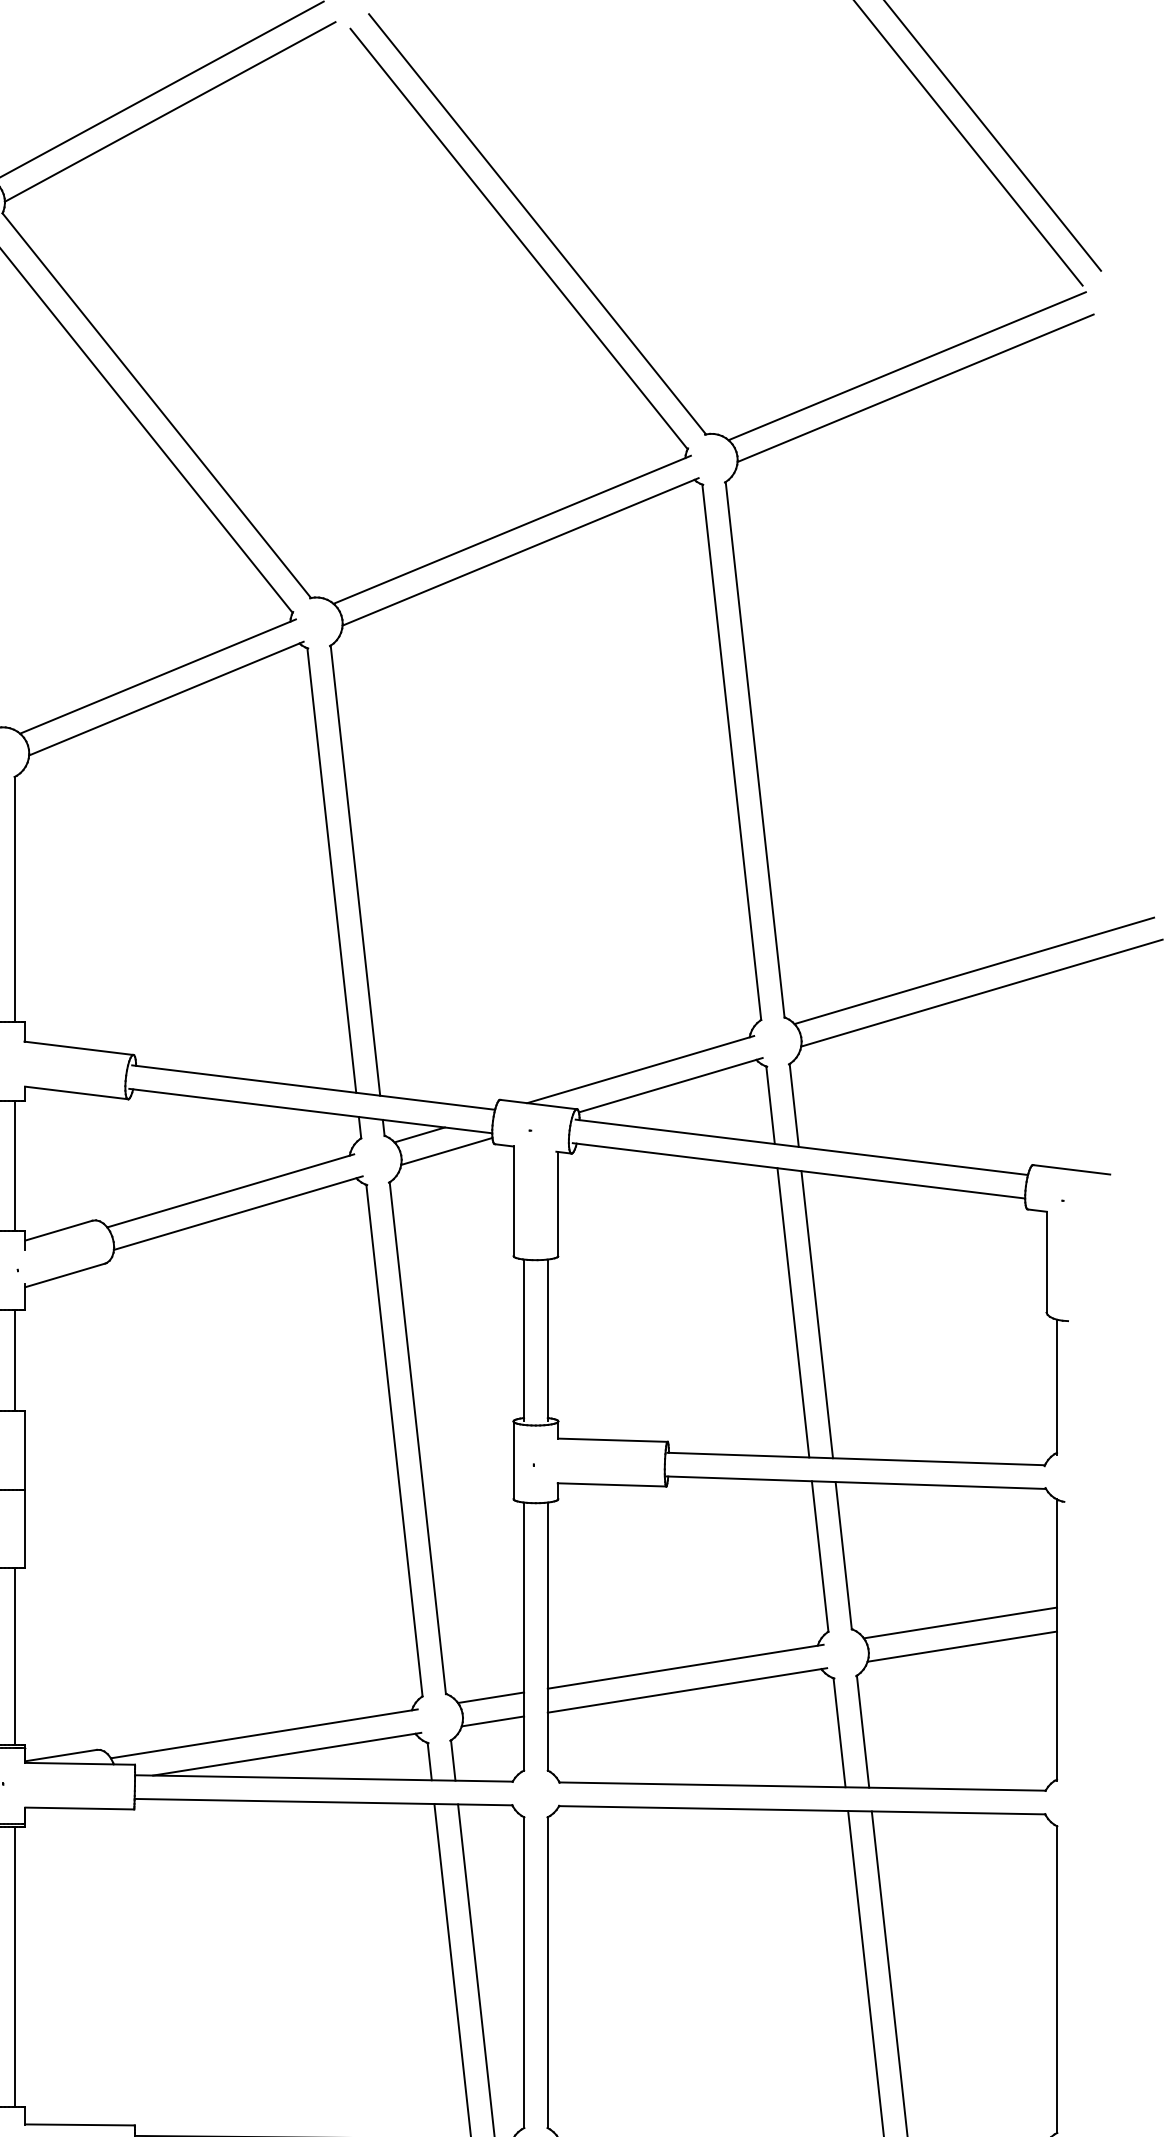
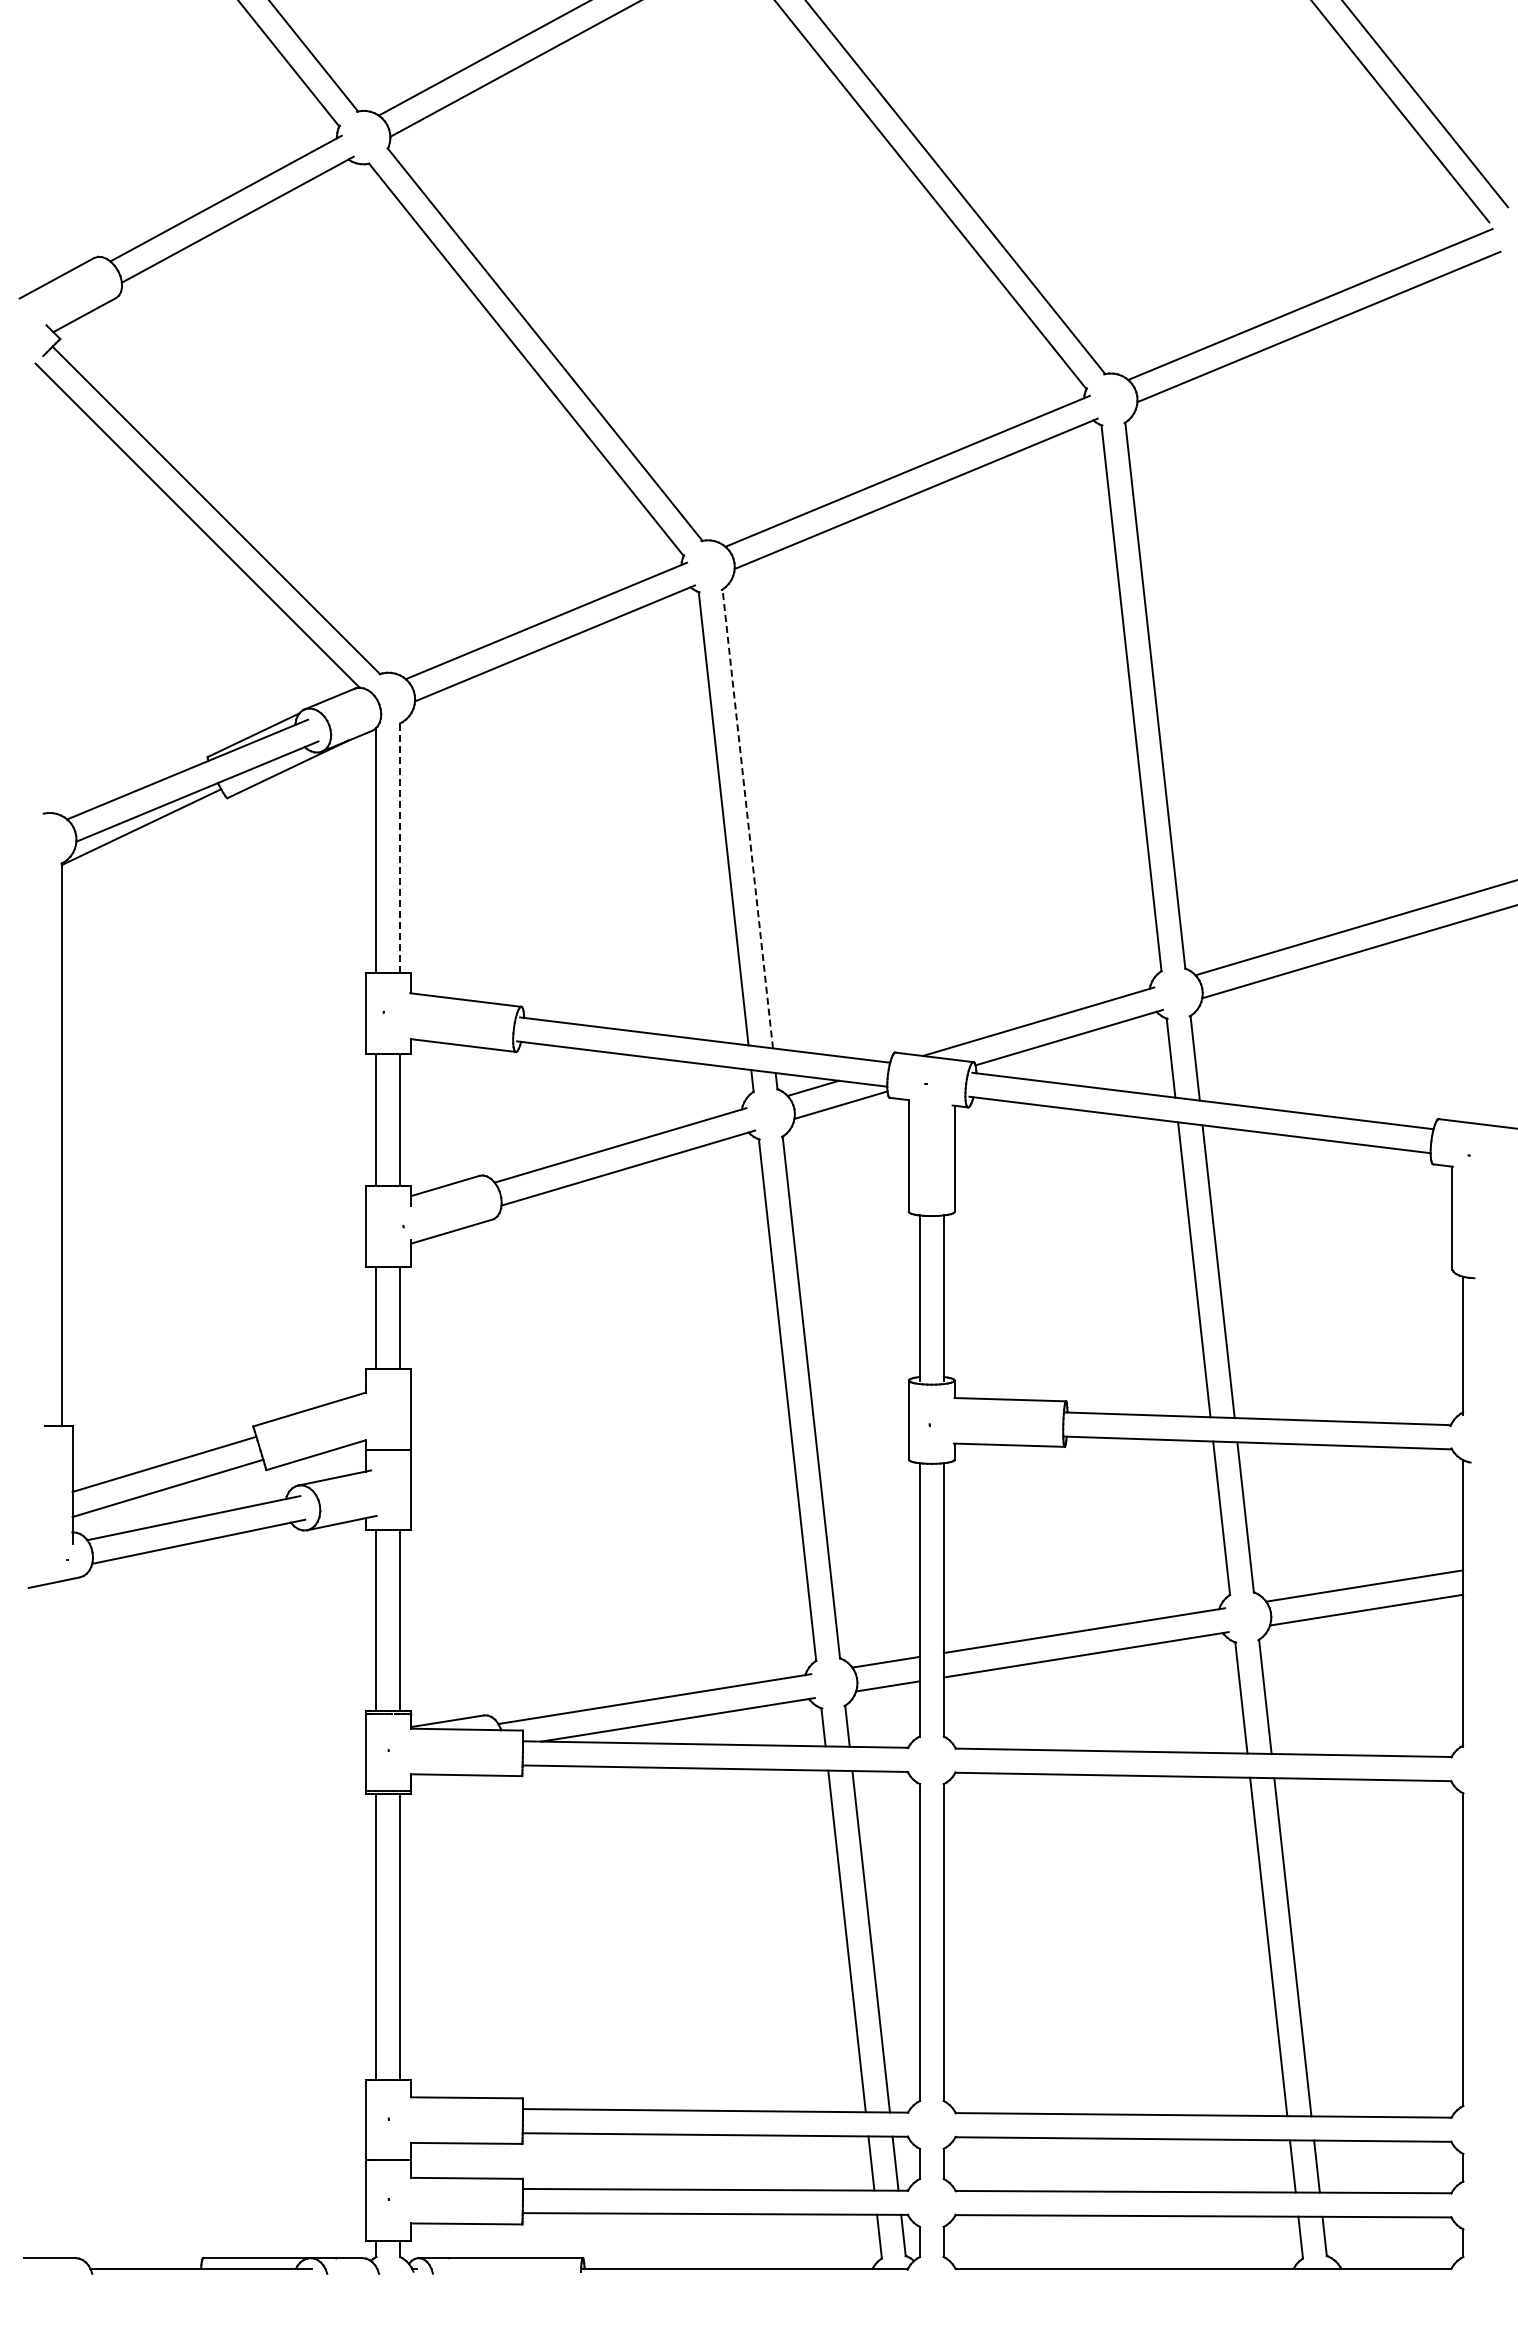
line: (355, 870) -> (747, 818), solid -> dashed
line: (14, 899) -> (400, 848), solid -> dashed

